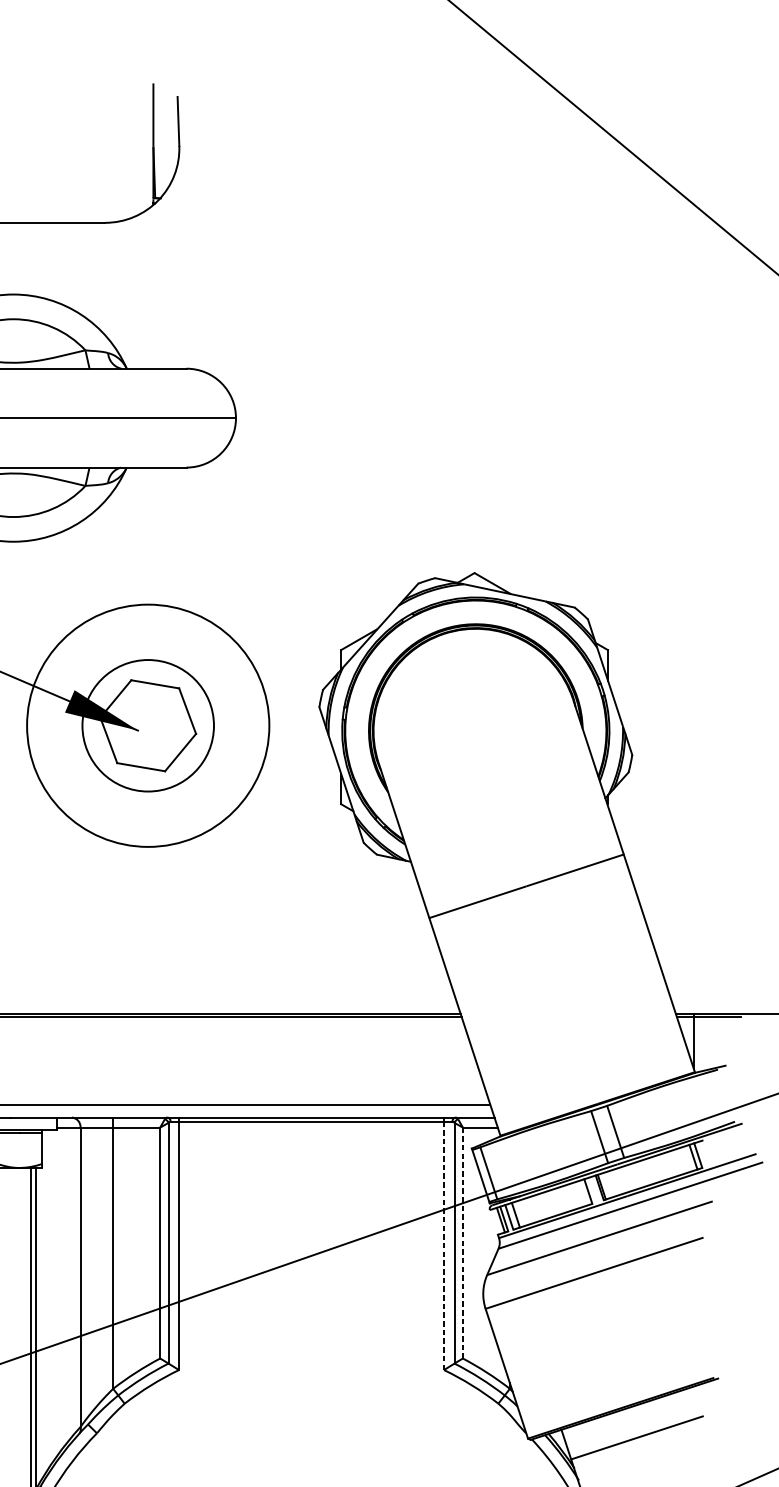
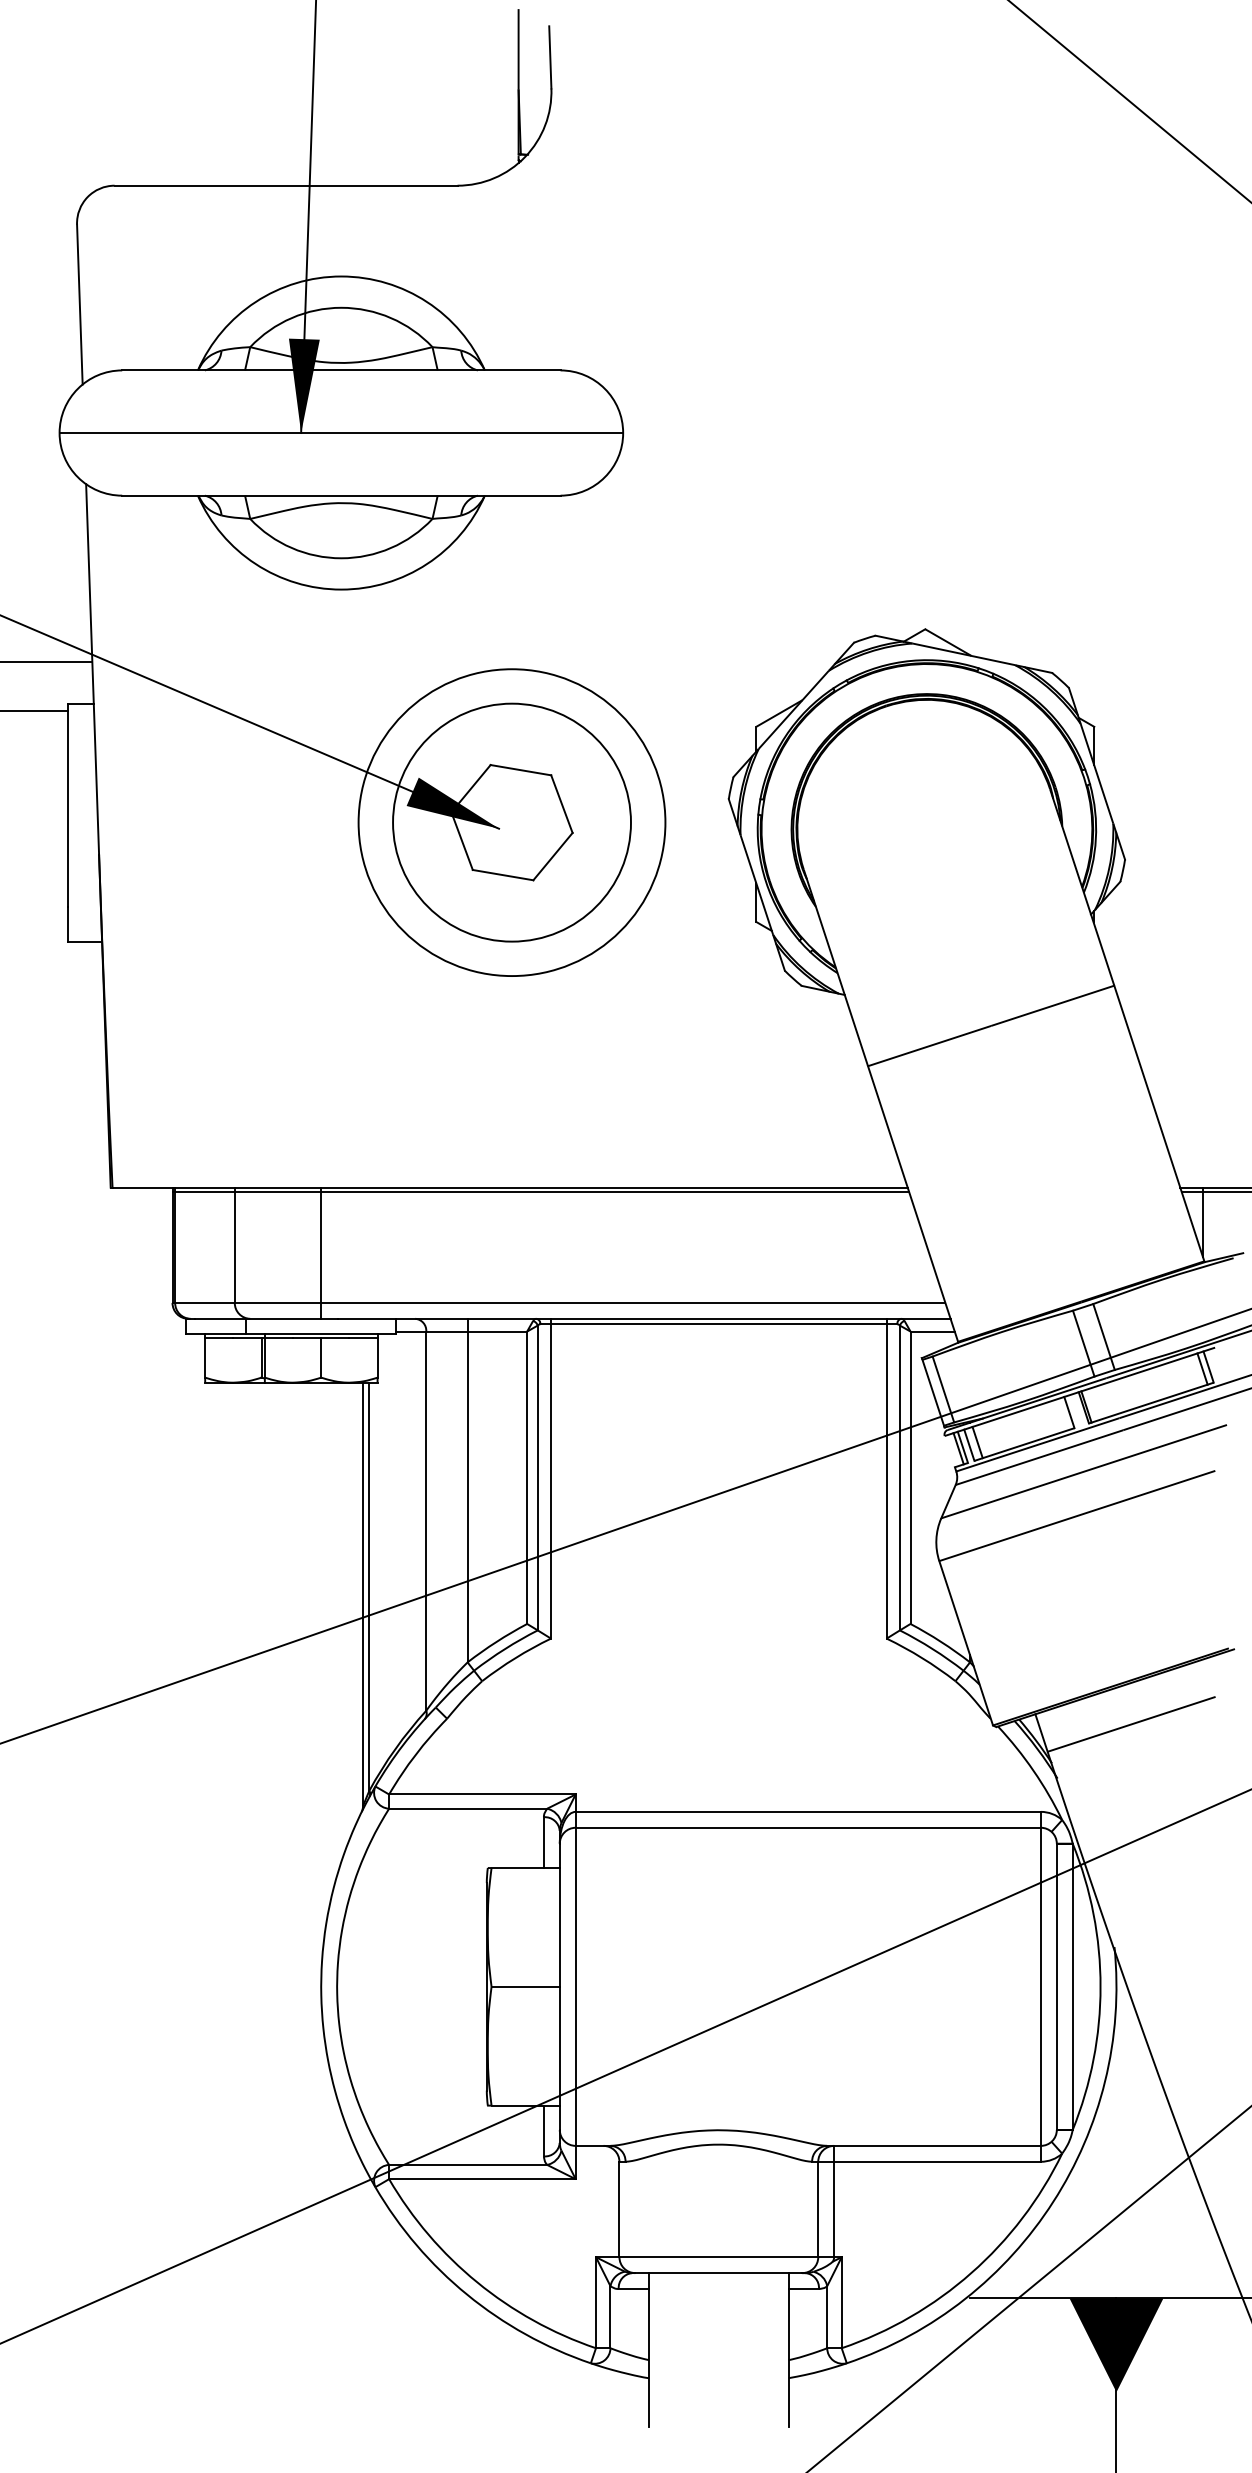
circle: (147, 725) -> (511, 822), size x1.43
line: (462, 1243) -> (910, 1478), dashed -> solid
line: (443, 1246) -> (886, 1481), dashed -> solid

